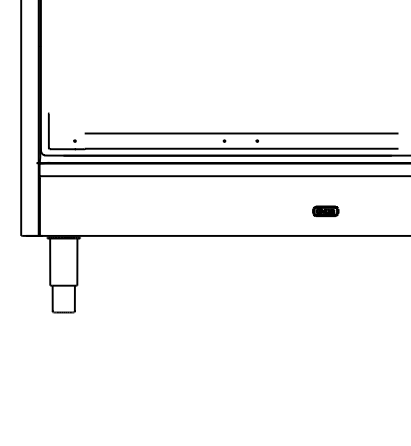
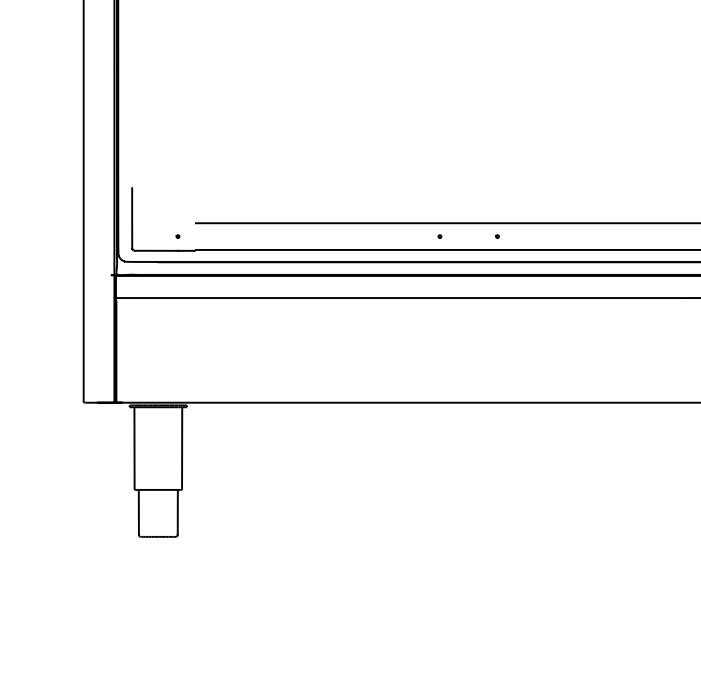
part: (325, 211) -> (616, 359), removed

